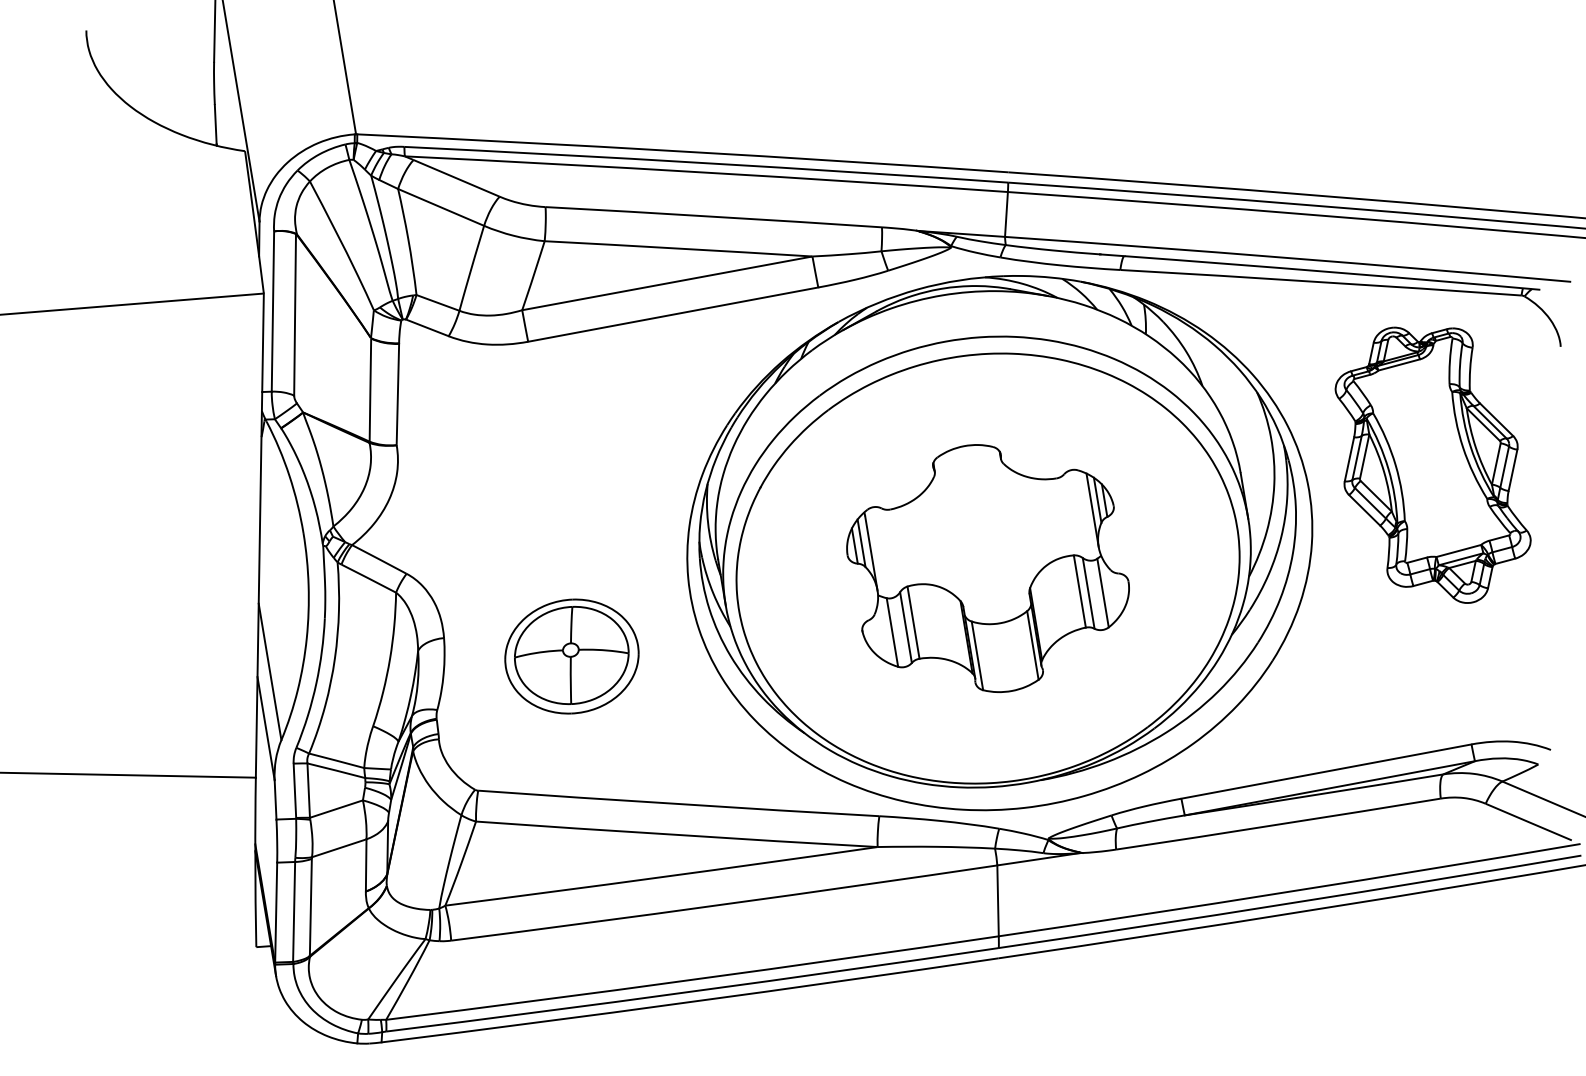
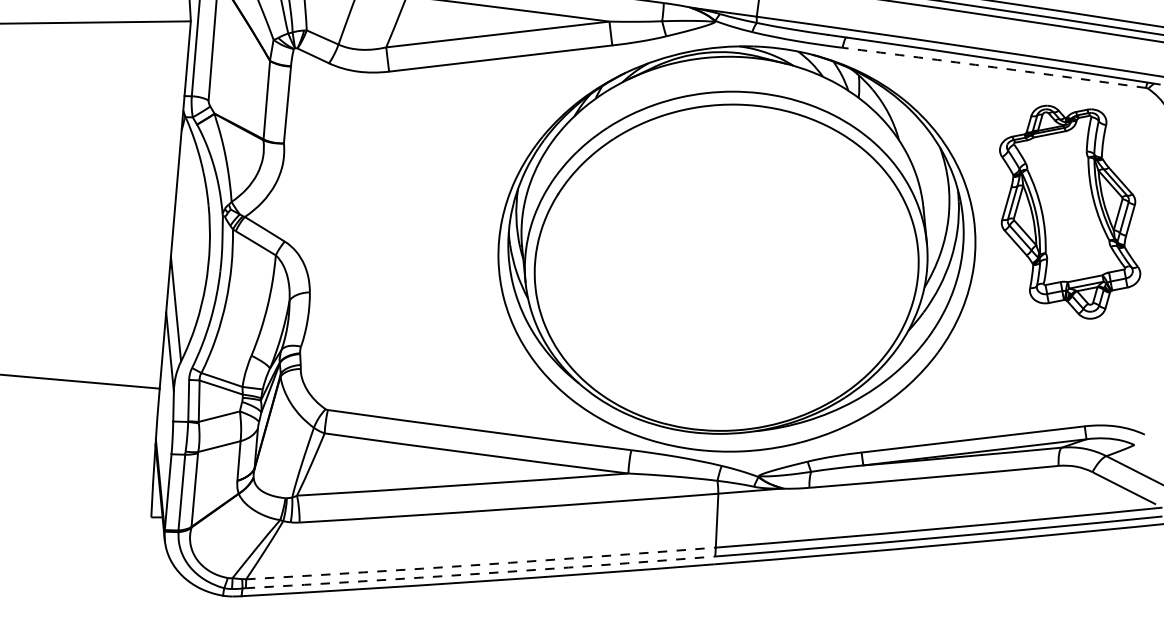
arc: (1320, 282) -> (994, 67), solid -> dashed
part: (987, 568) -> (726, 267), removed
part: (571, 656) -> (405, 312), removed
arc: (692, 979) -> (480, 564), solid -> dashed
arc: (692, 991) -> (480, 573), solid -> dashed

